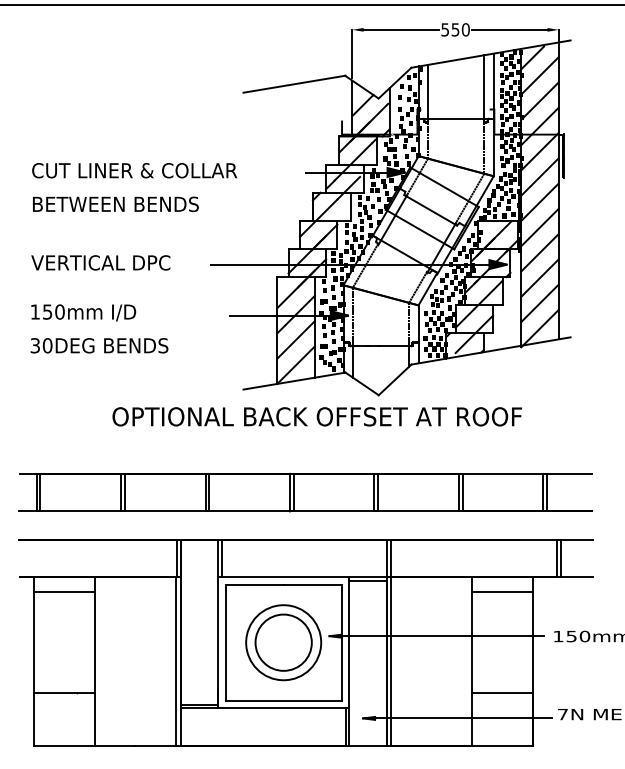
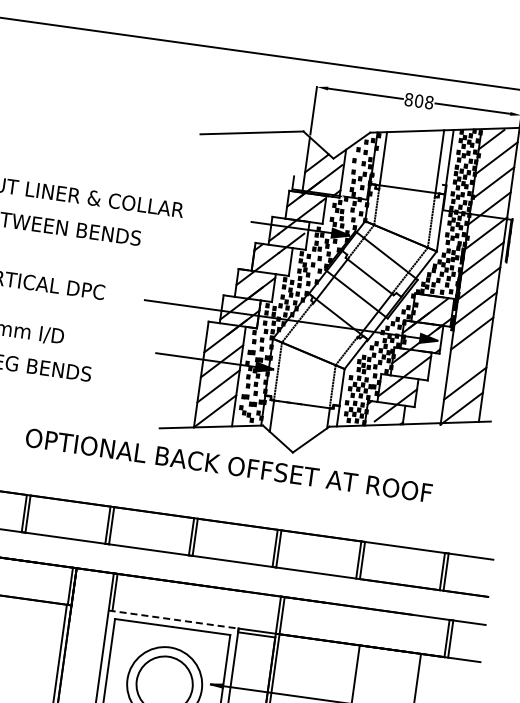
text: (455, 29) -> (419, 100), 550 -> 808
line: (539, 277) -> (468, 358), removed
line: (283, 577) -> (173, 619), solid -> dashed
line: (502, 592) -> (388, 664), removed

